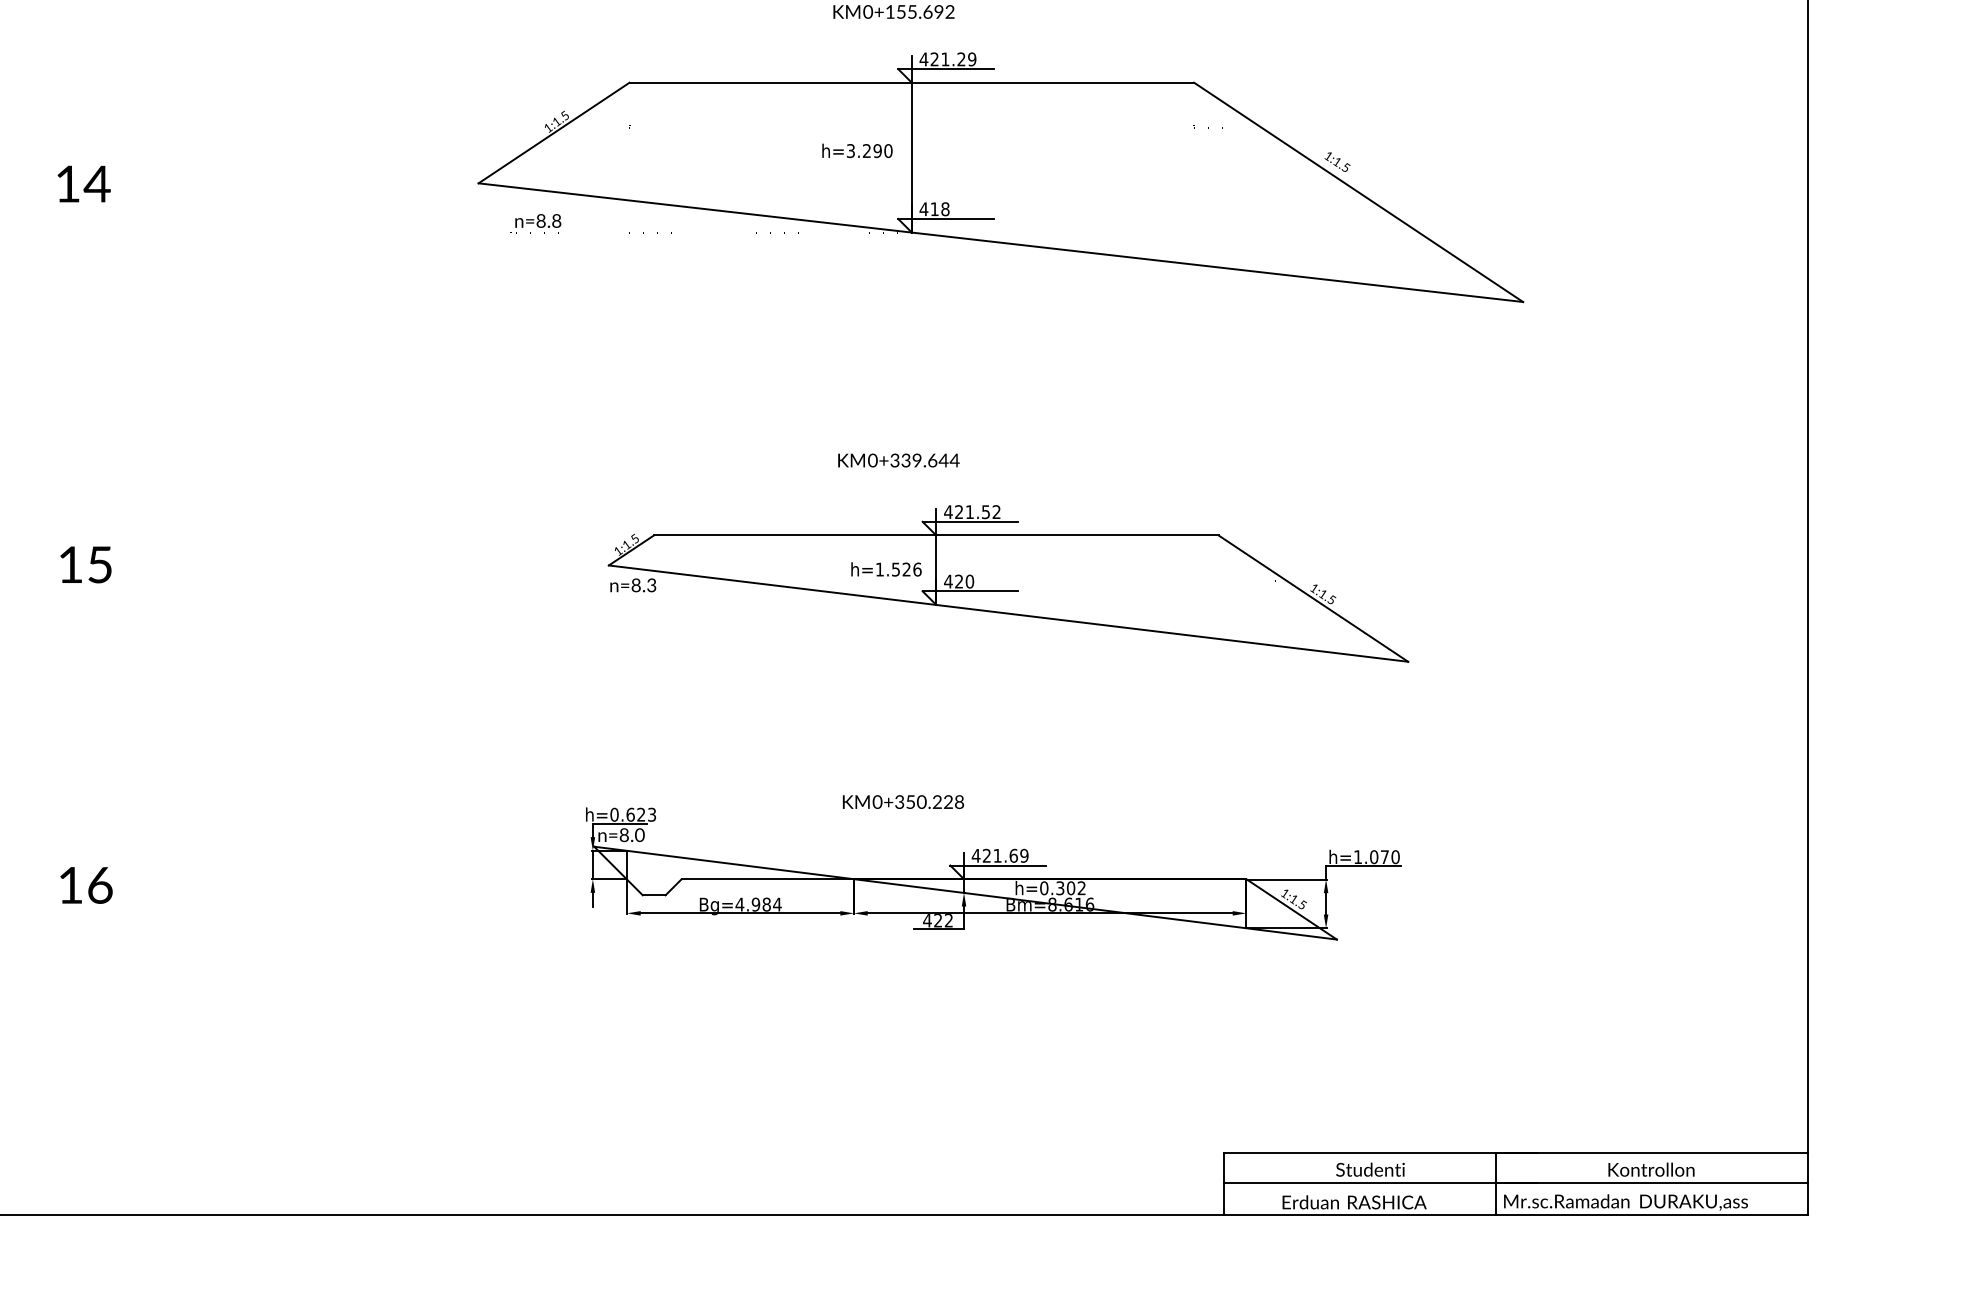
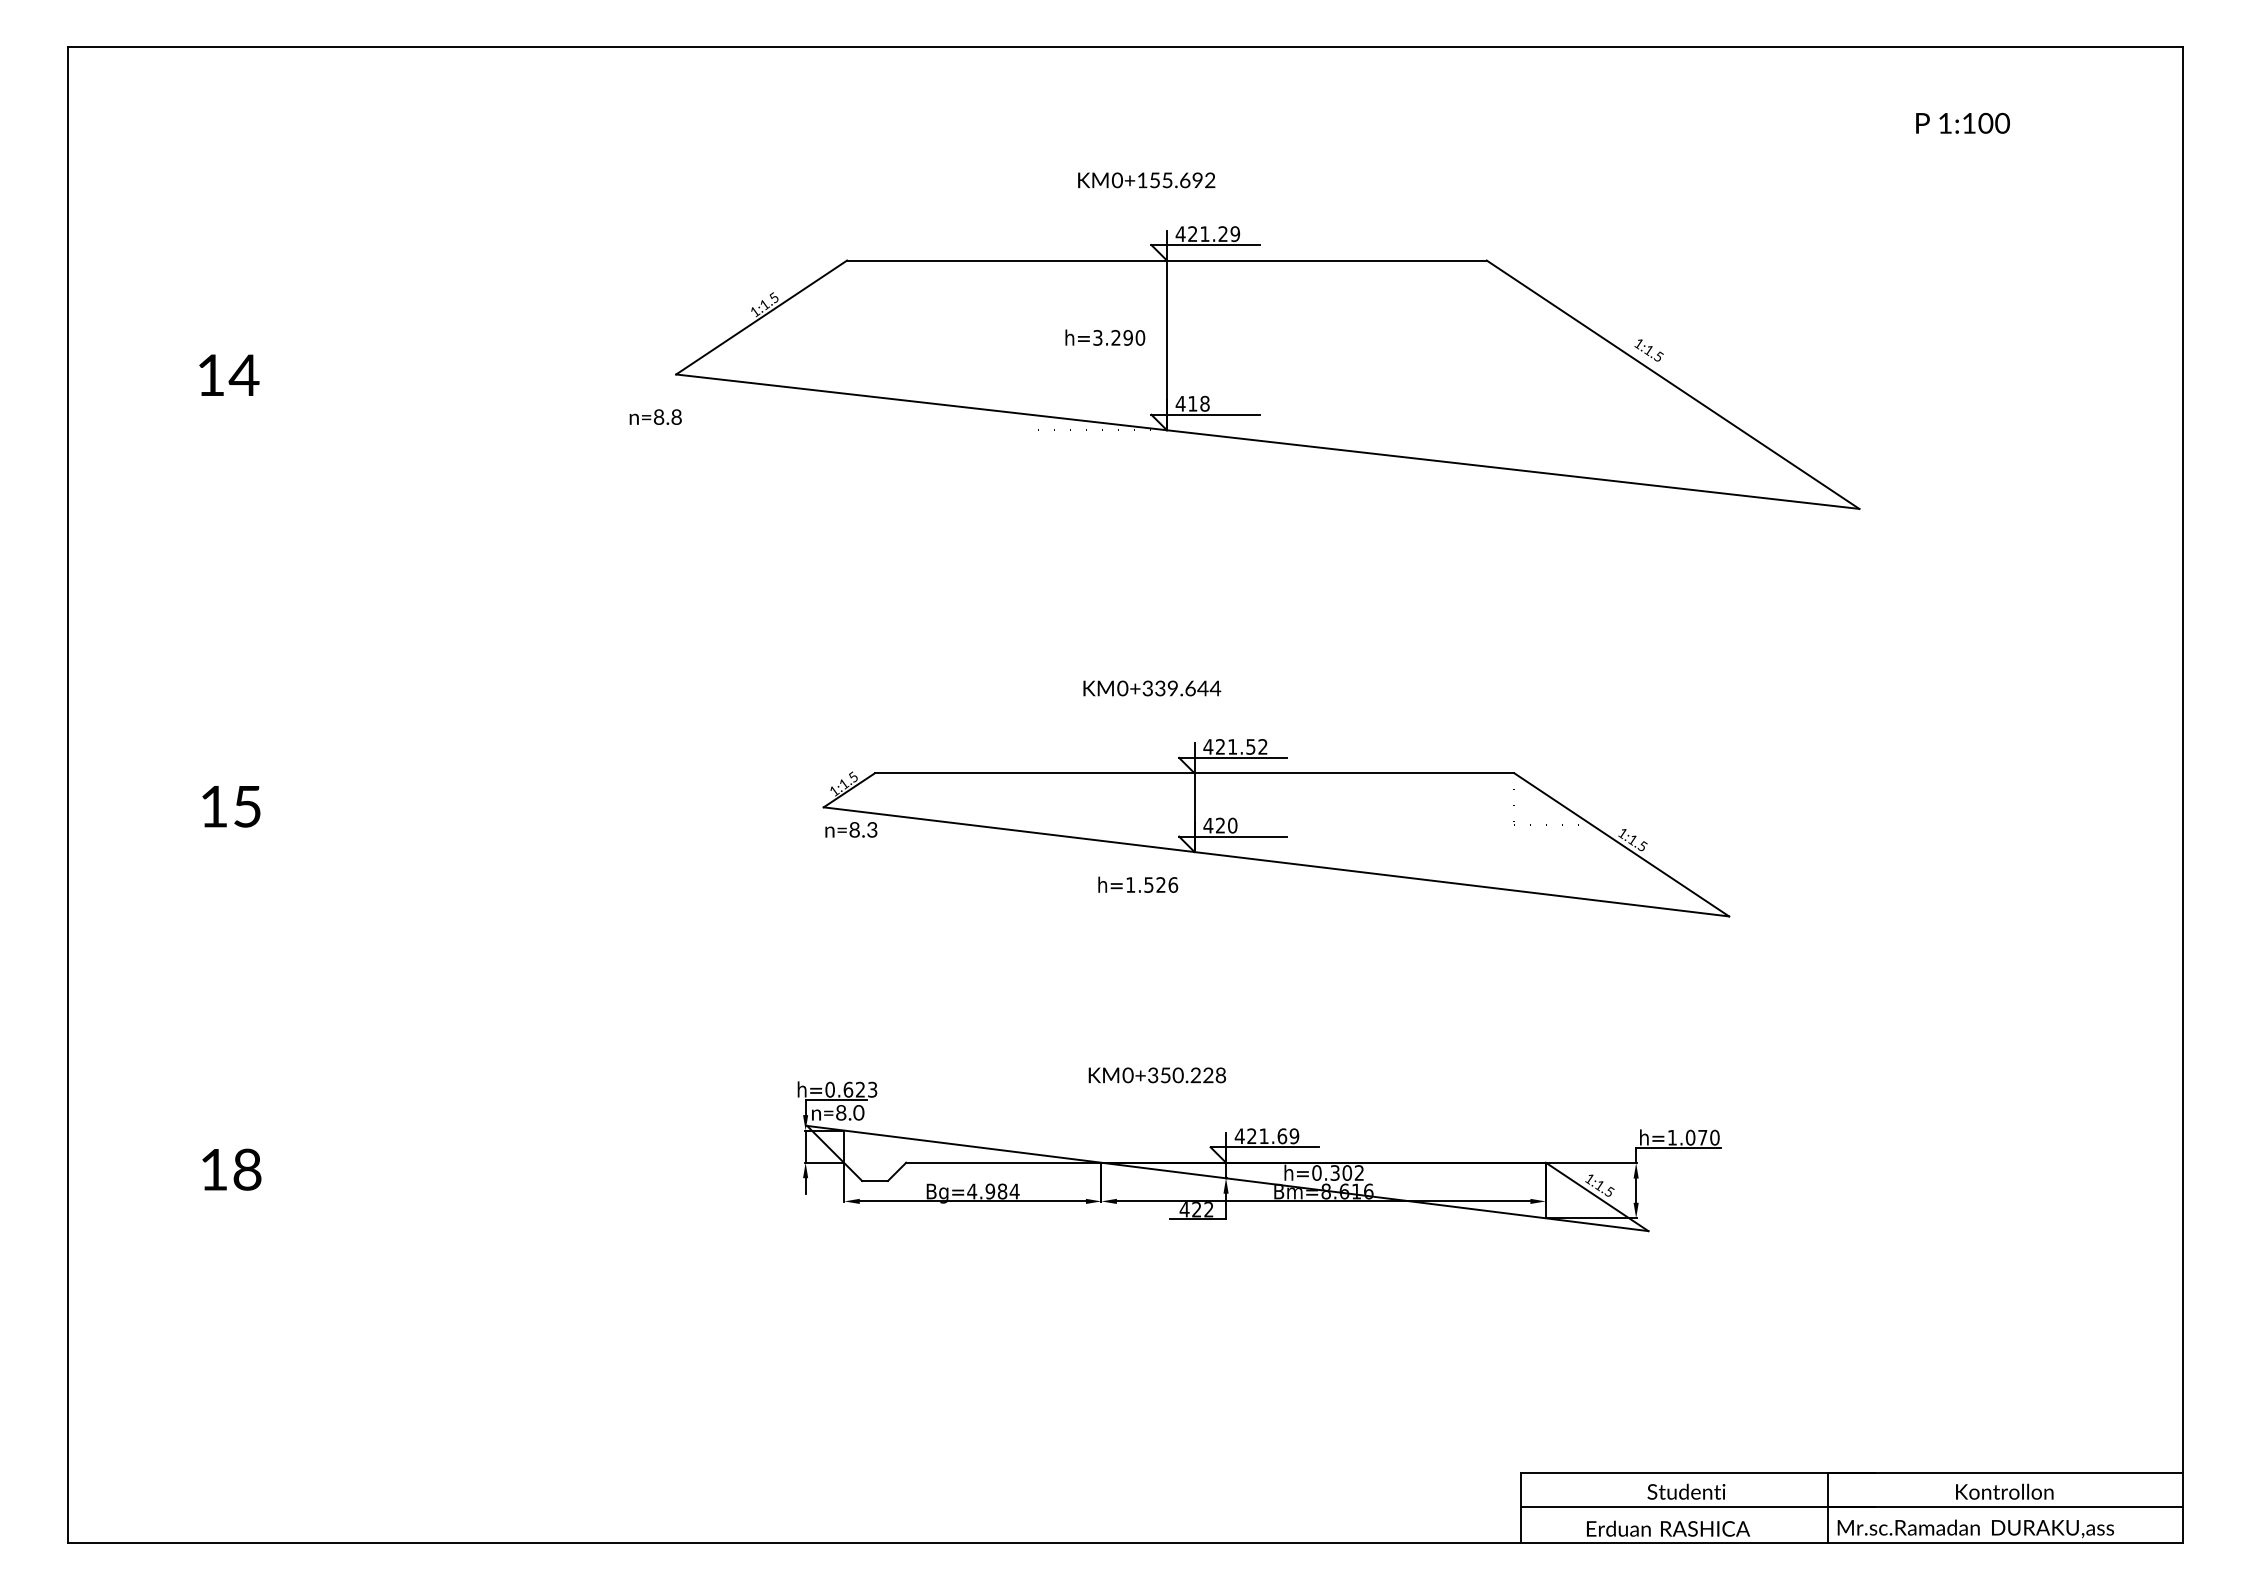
text: (538, 220) -> (655, 416), moved
text: (886, 569) -> (1138, 884), moved
text: (100, 885) -> (247, 1169), 16 -> 18

